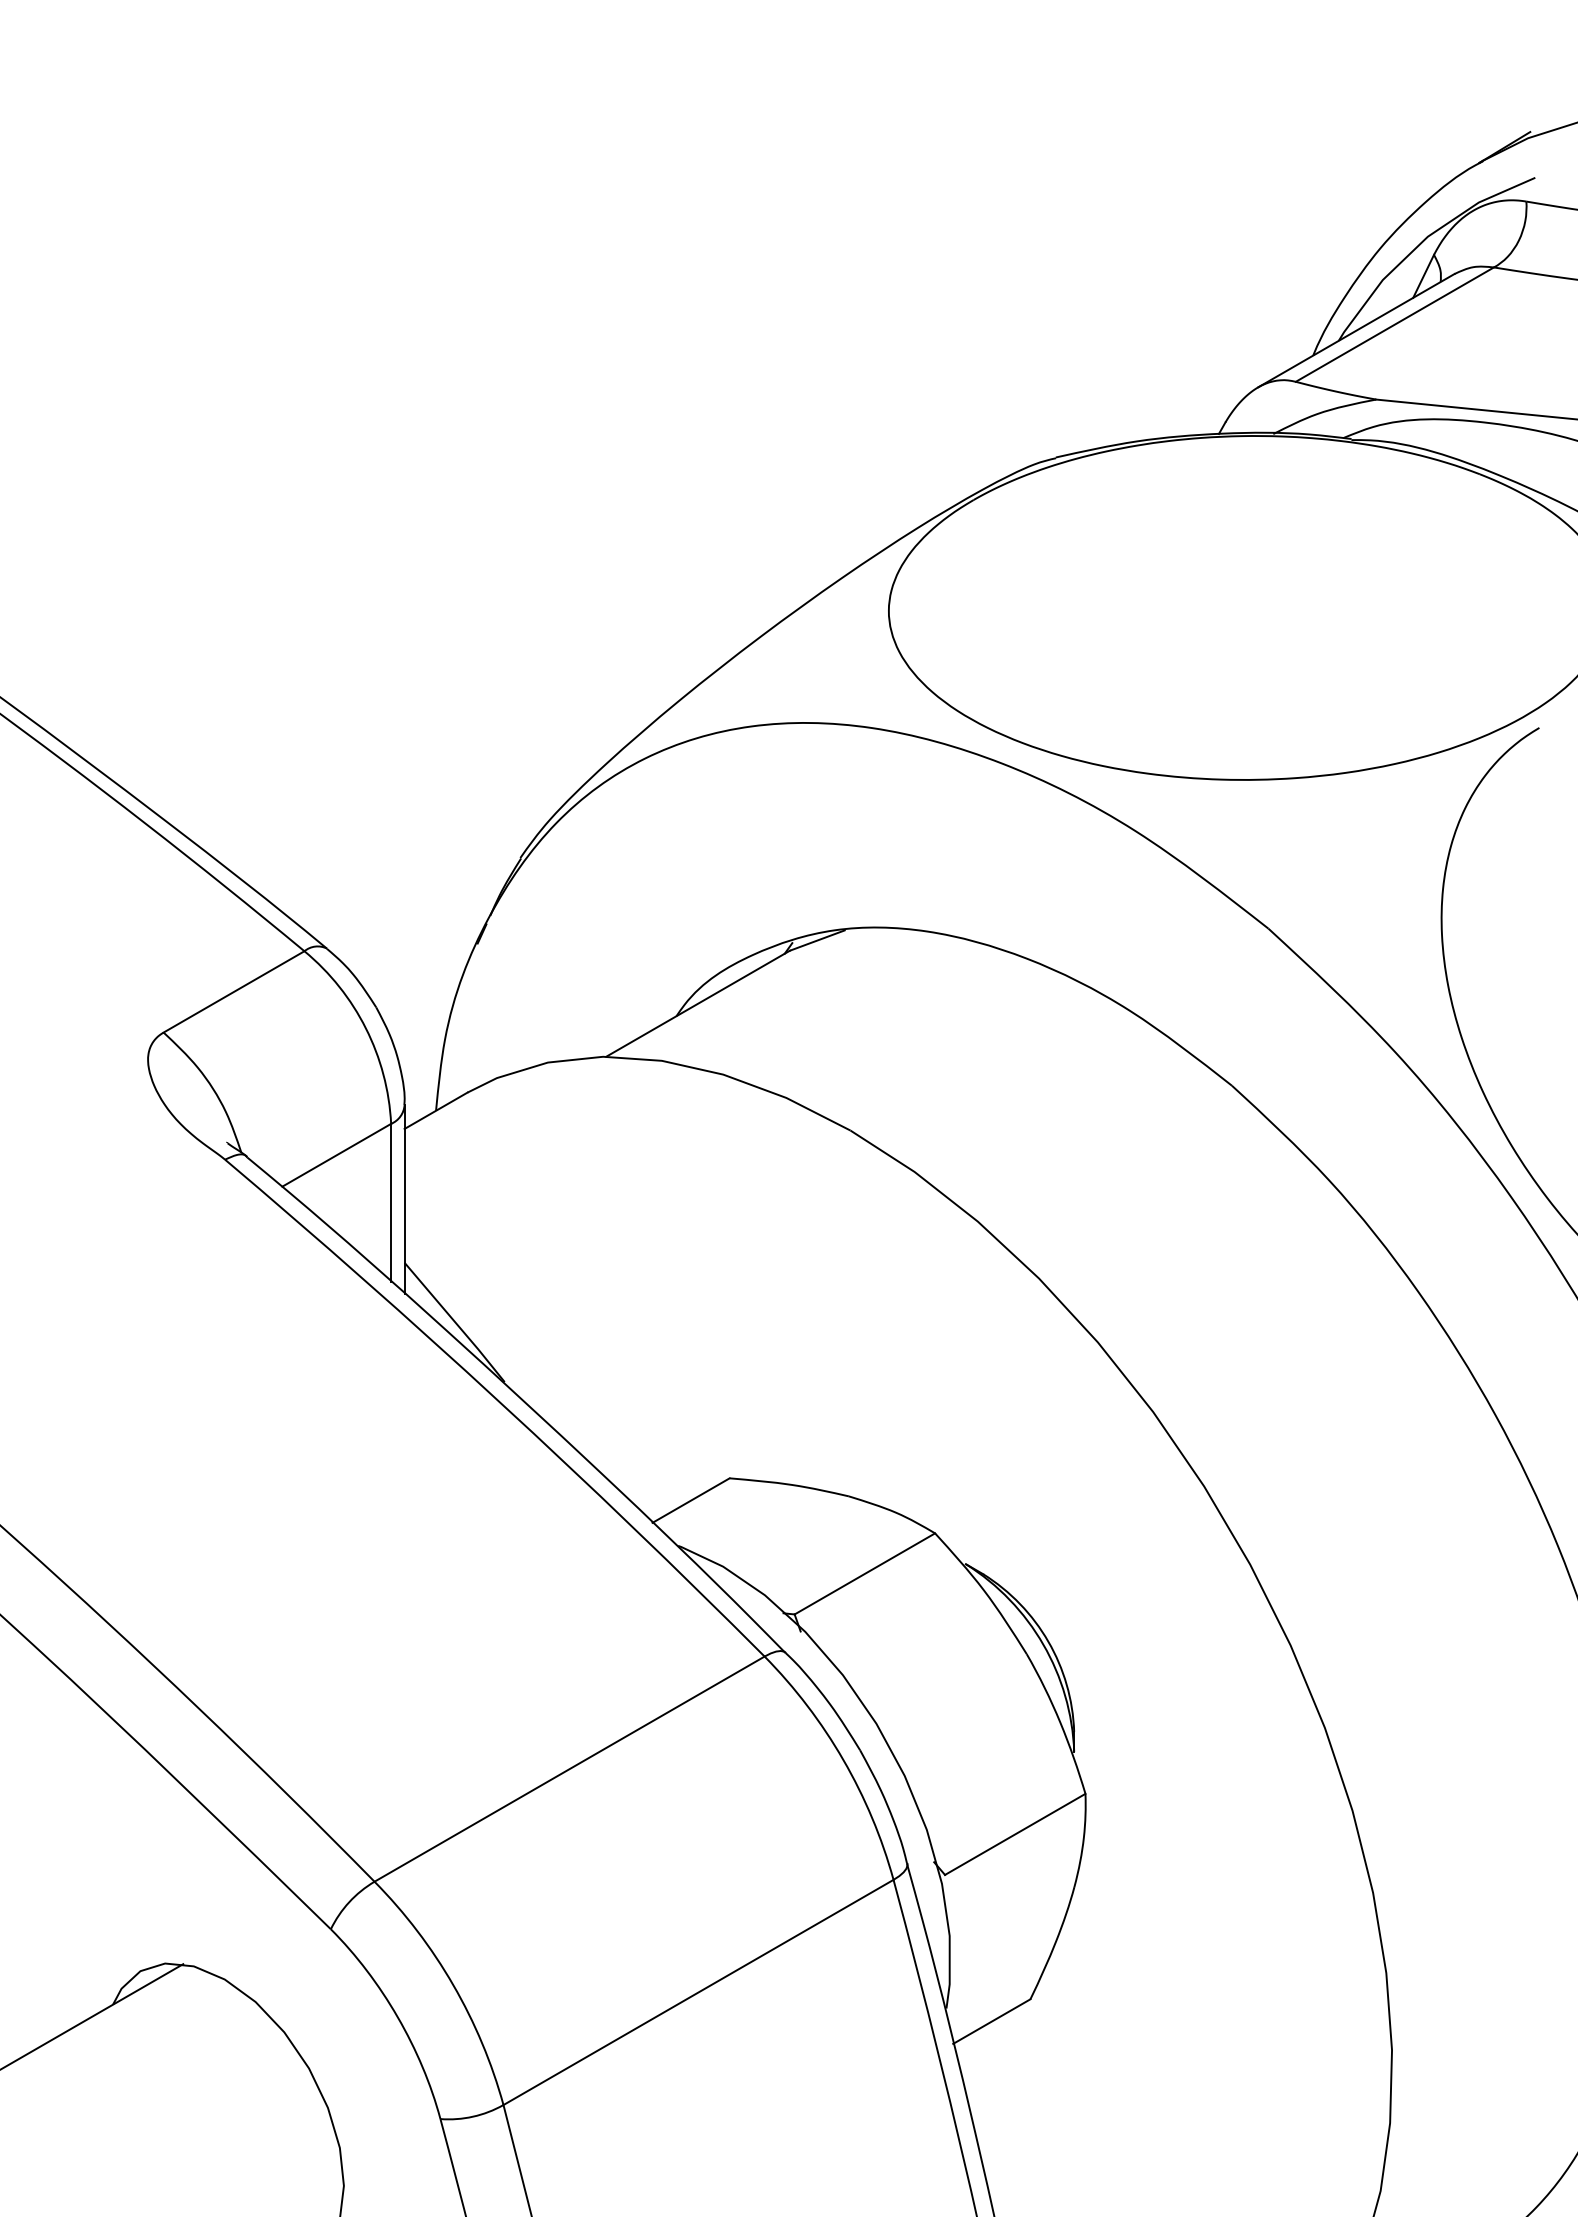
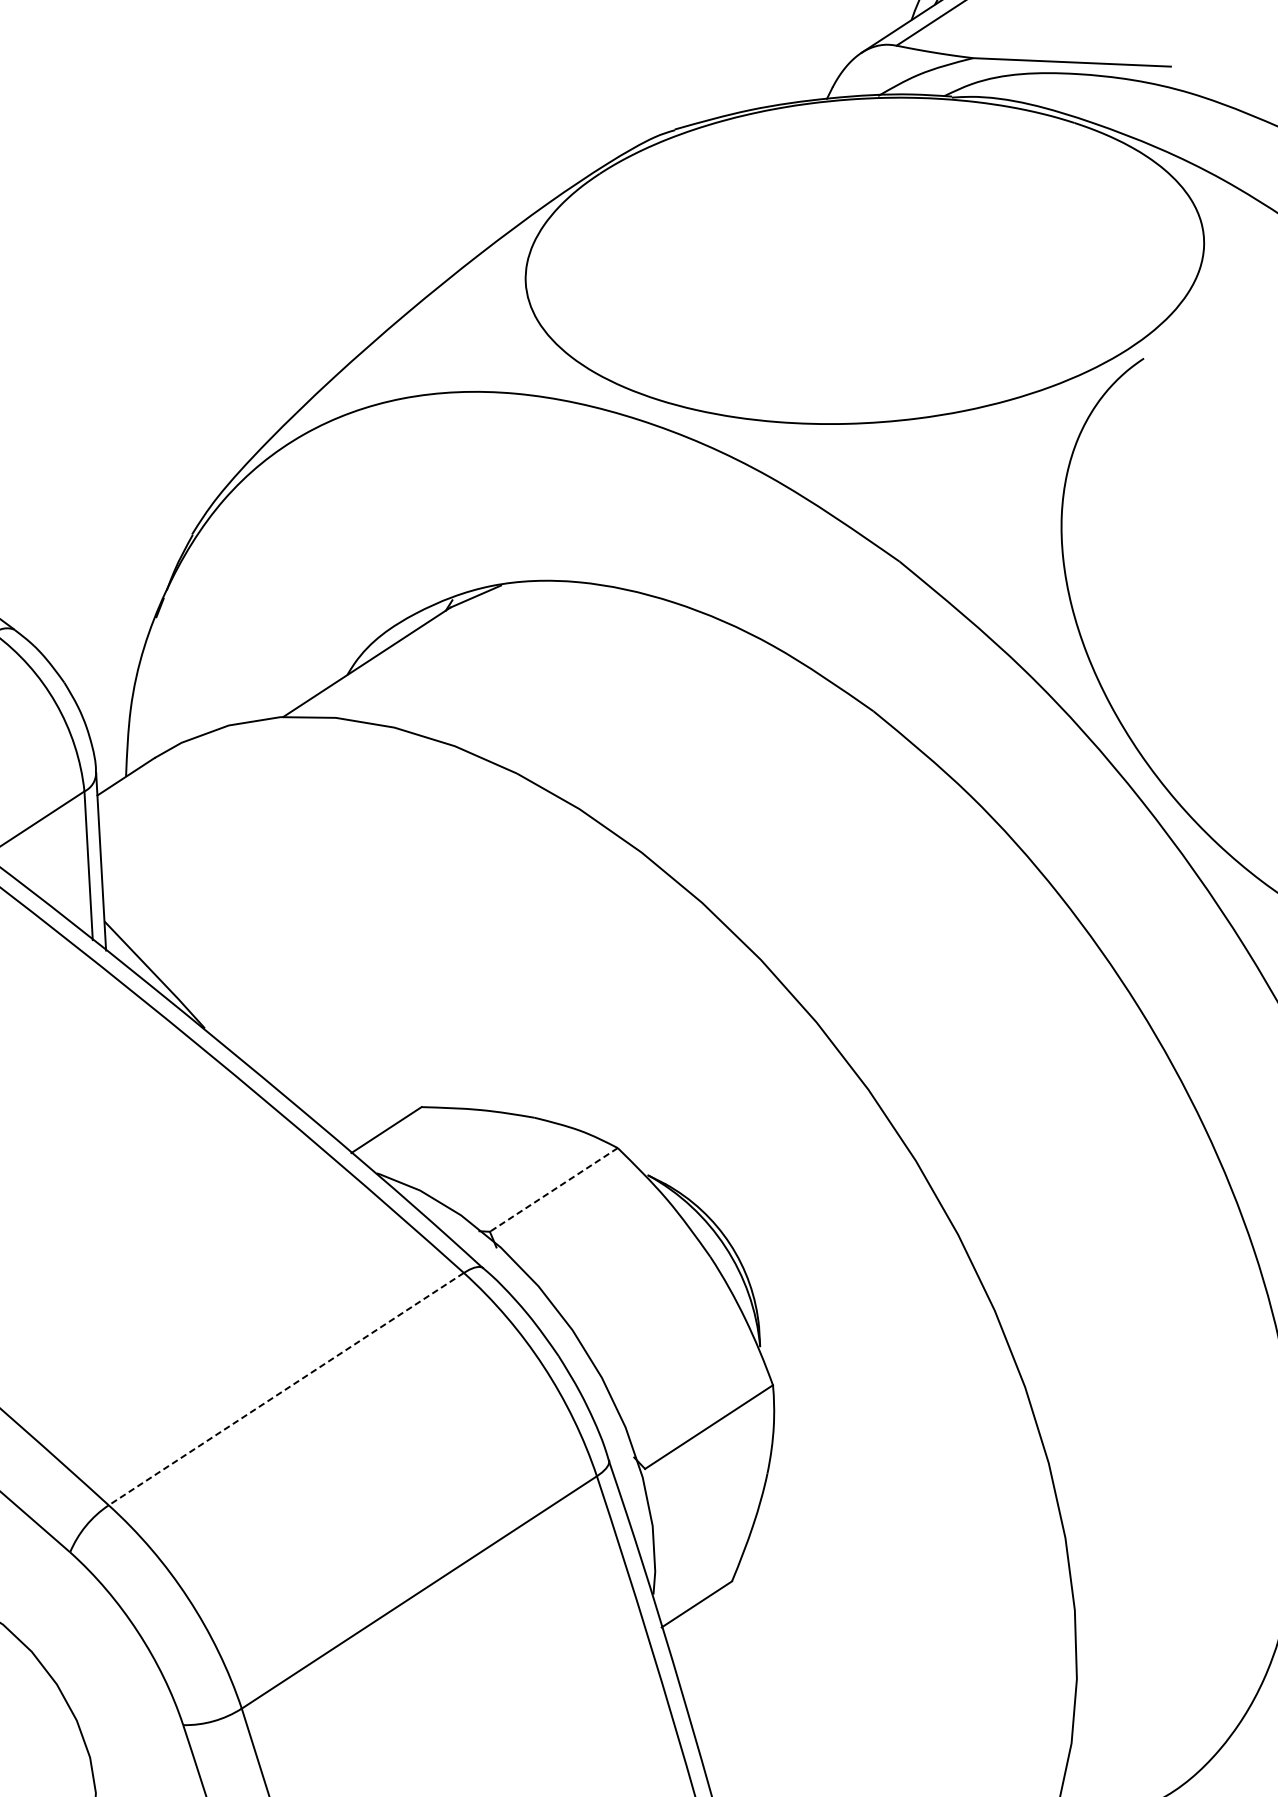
line: (864, 1574) -> (553, 1190), solid -> dashed
line: (569, 1769) -> (286, 1389), solid -> dashed

